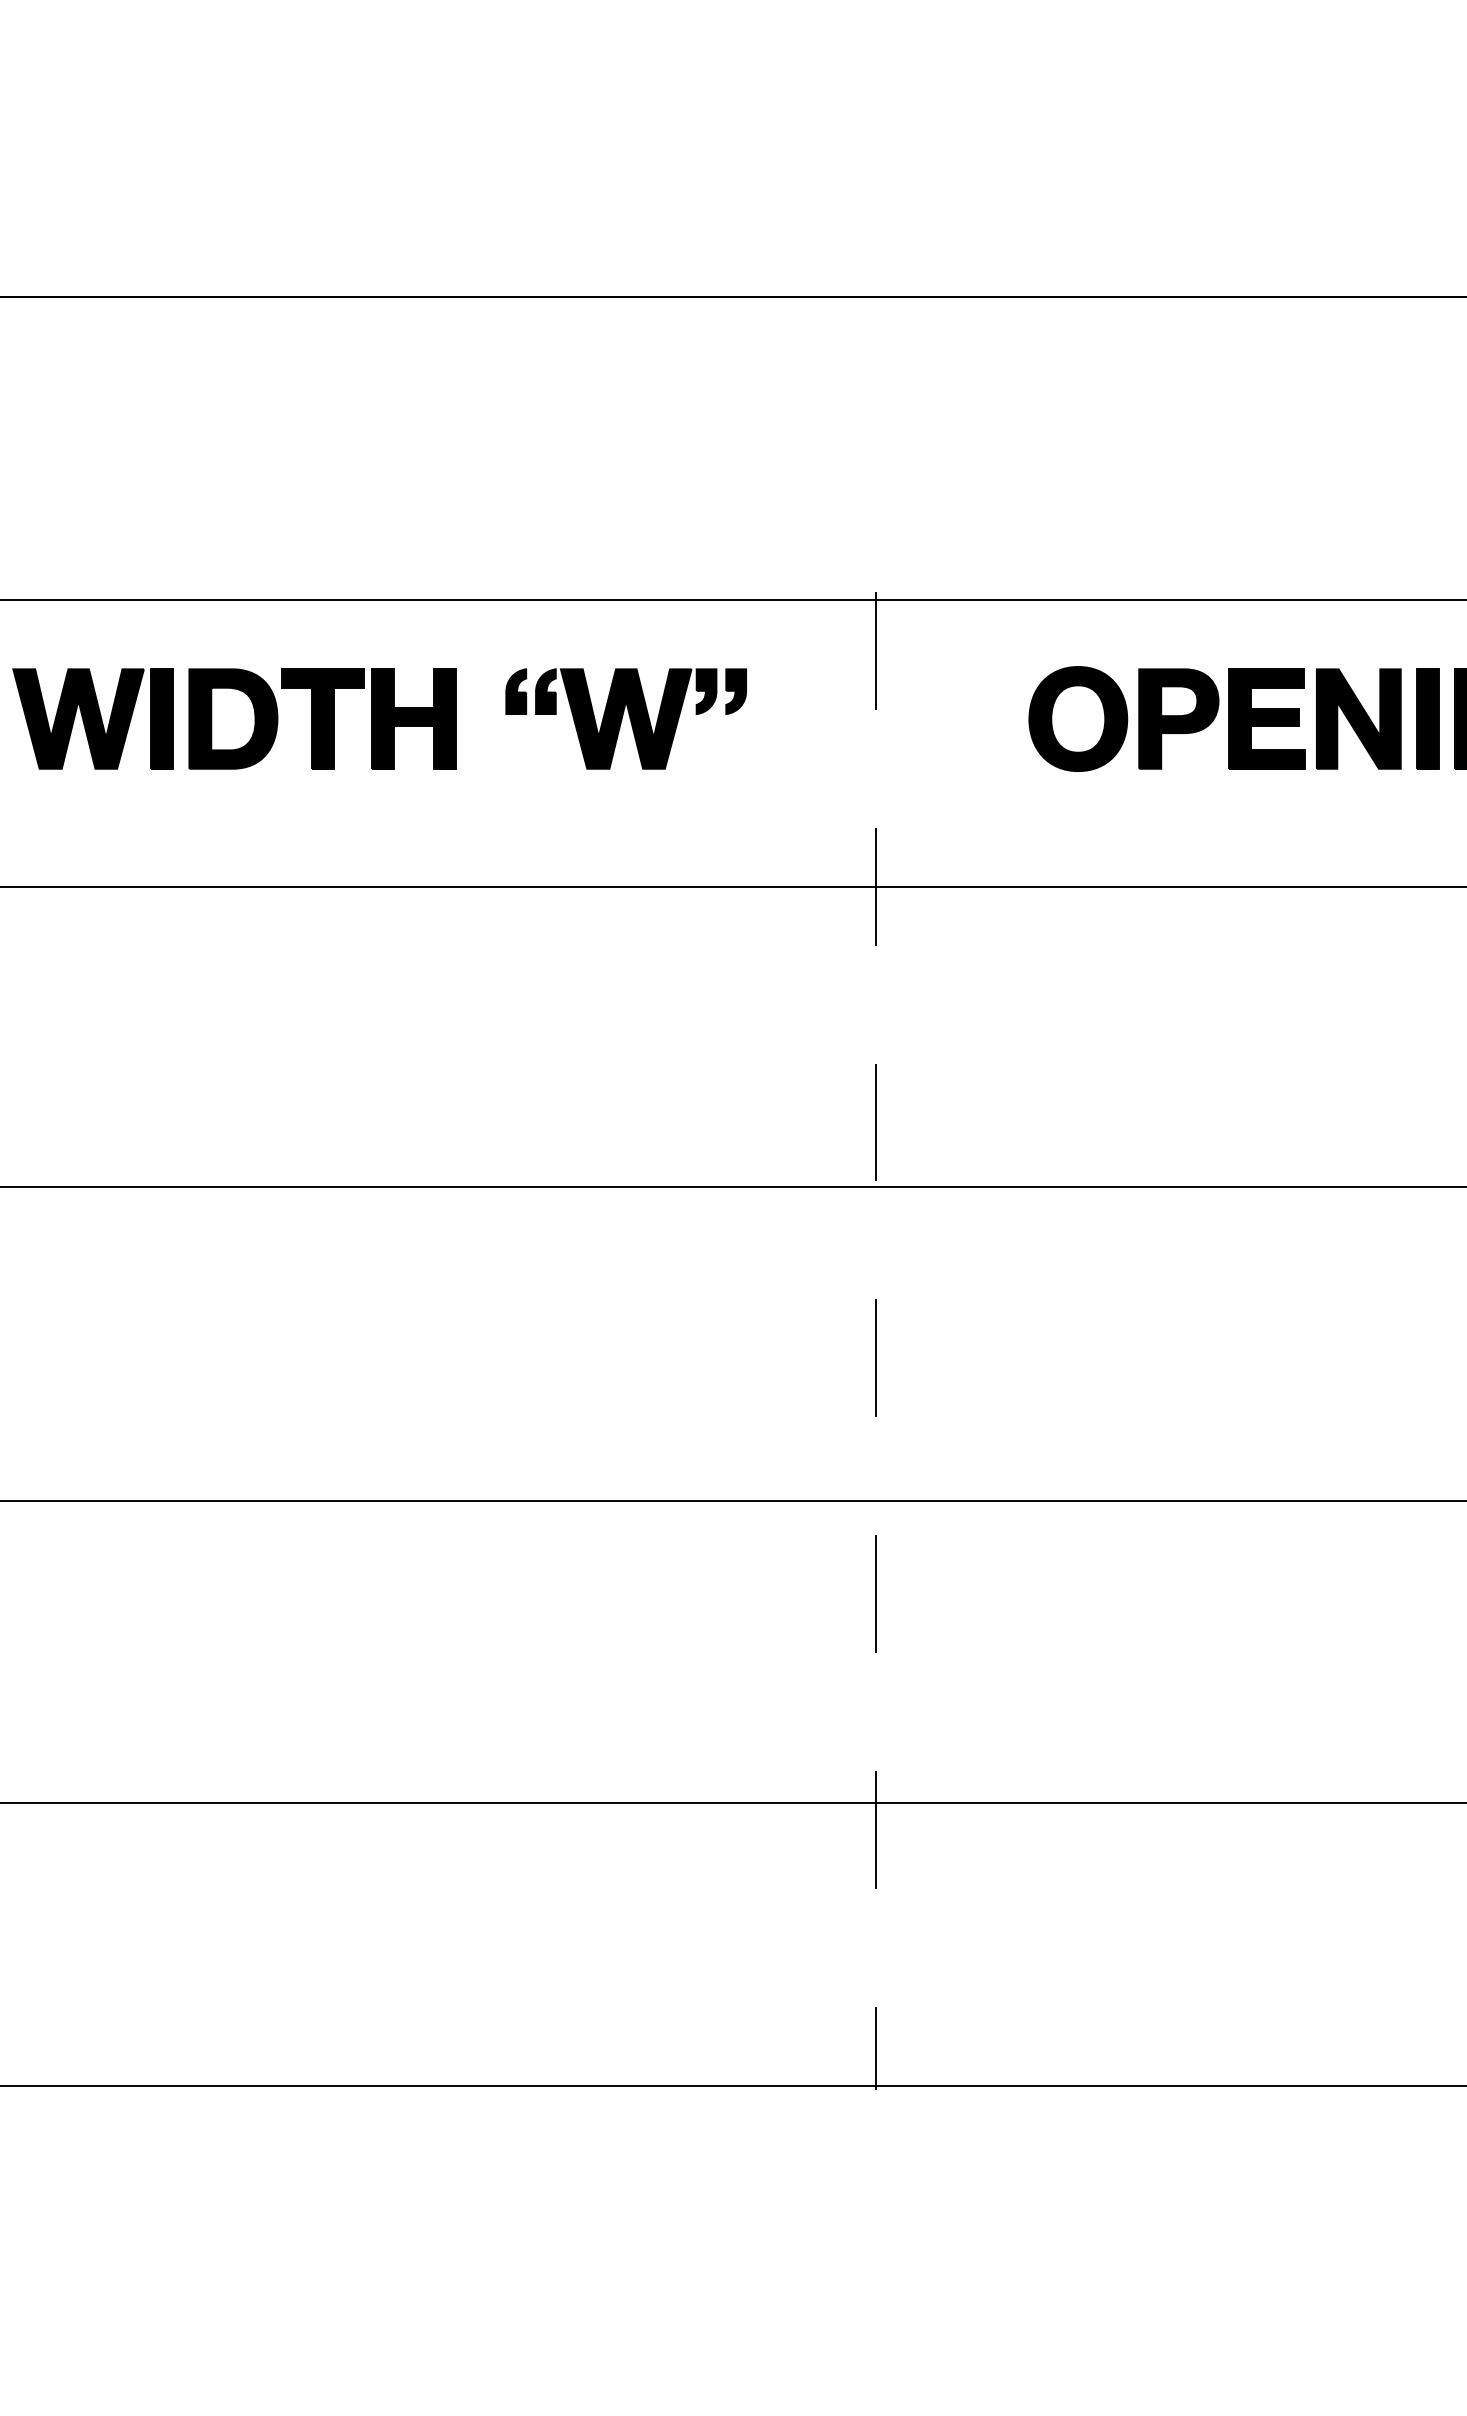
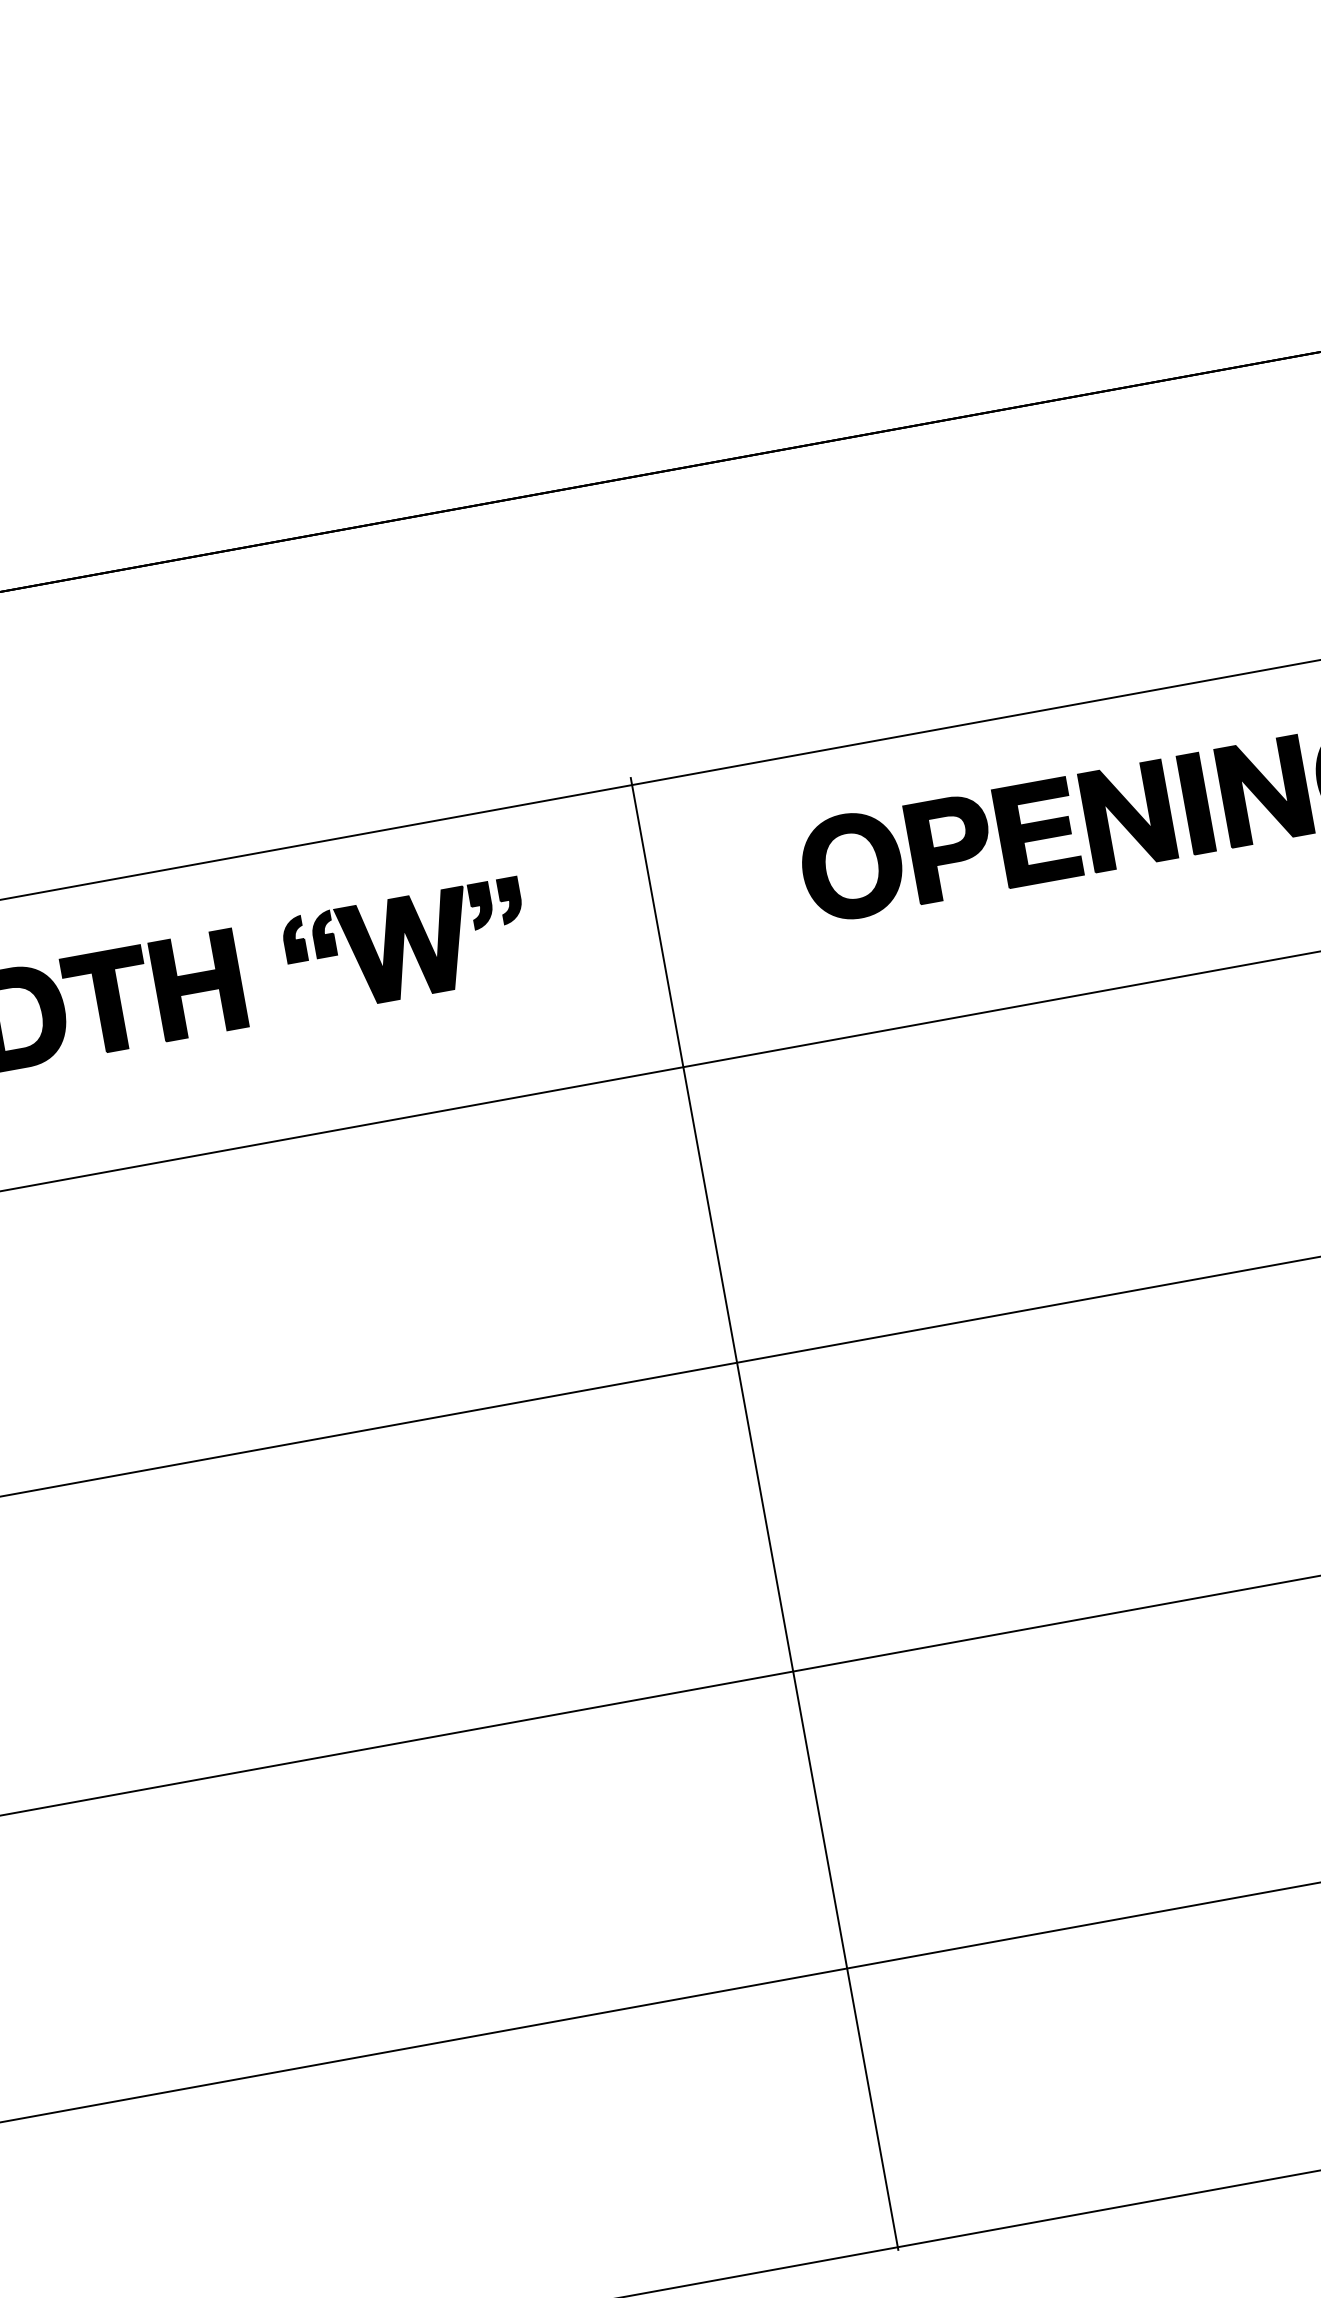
line: (876, 1340) -> (764, 1513), dashed -> solid

